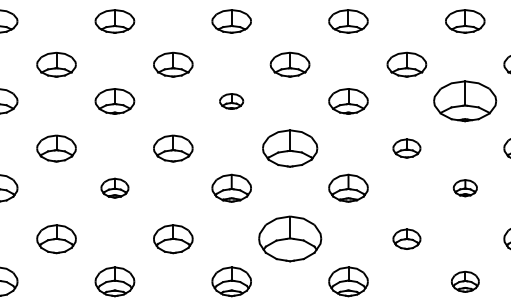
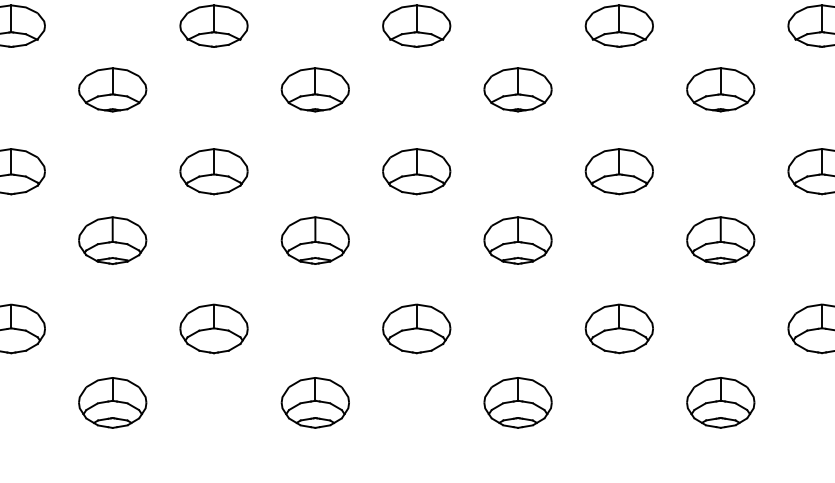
part: (231, 101) -> (314, 89), size x1.67
part: (465, 101) -> (721, 89), size x0.62
part: (289, 148) -> (415, 171), size x0.71
part: (406, 148) -> (618, 171), size x1.43
part: (114, 187) -> (111, 239), size x1.43
part: (465, 187) -> (721, 239), size x1.67
part: (289, 239) -> (415, 329), size x0.62
part: (406, 239) -> (618, 329), size x1.43
part: (465, 281) -> (721, 402), size x1.43

